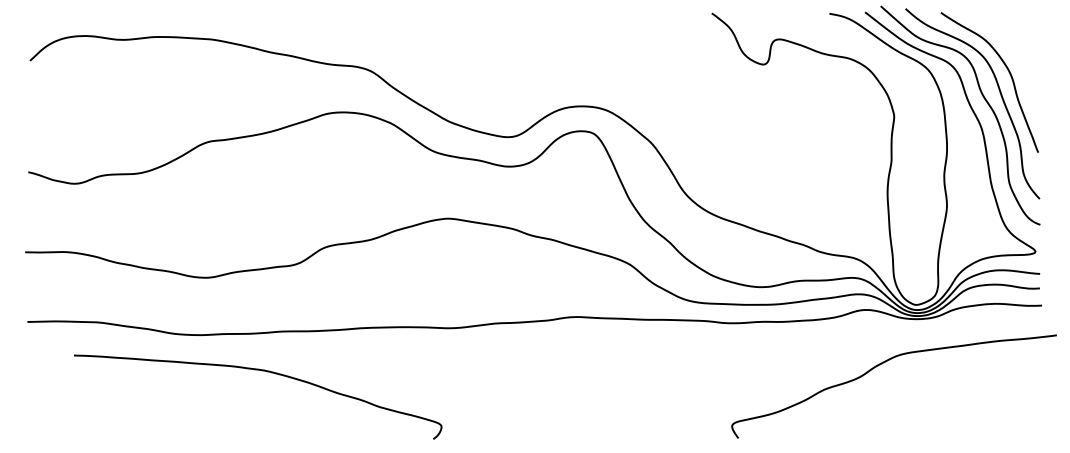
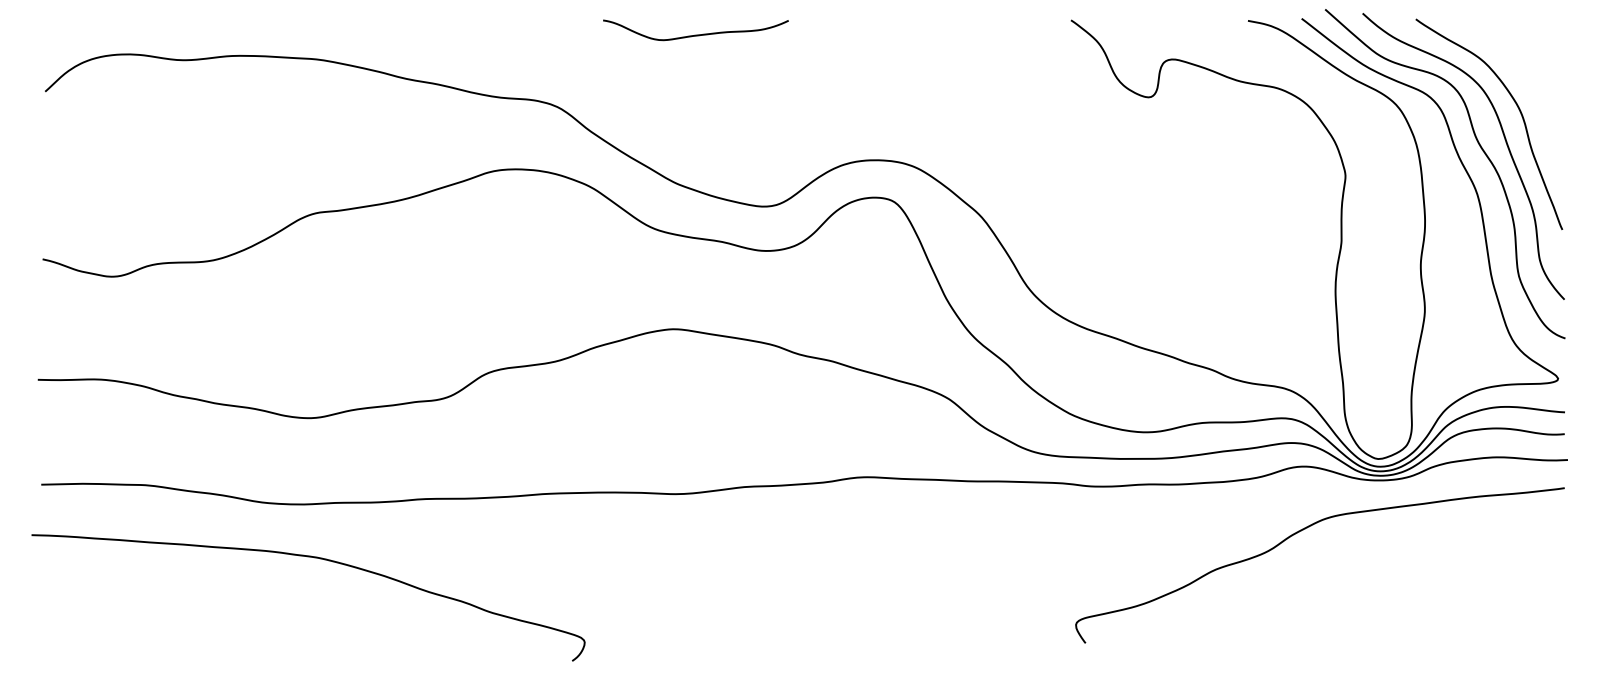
curve: (462, 22) -> (695, 34), added
curve: (880, 365) -> (1299, 533), moved
curve: (262, 371) -> (315, 559), moved

